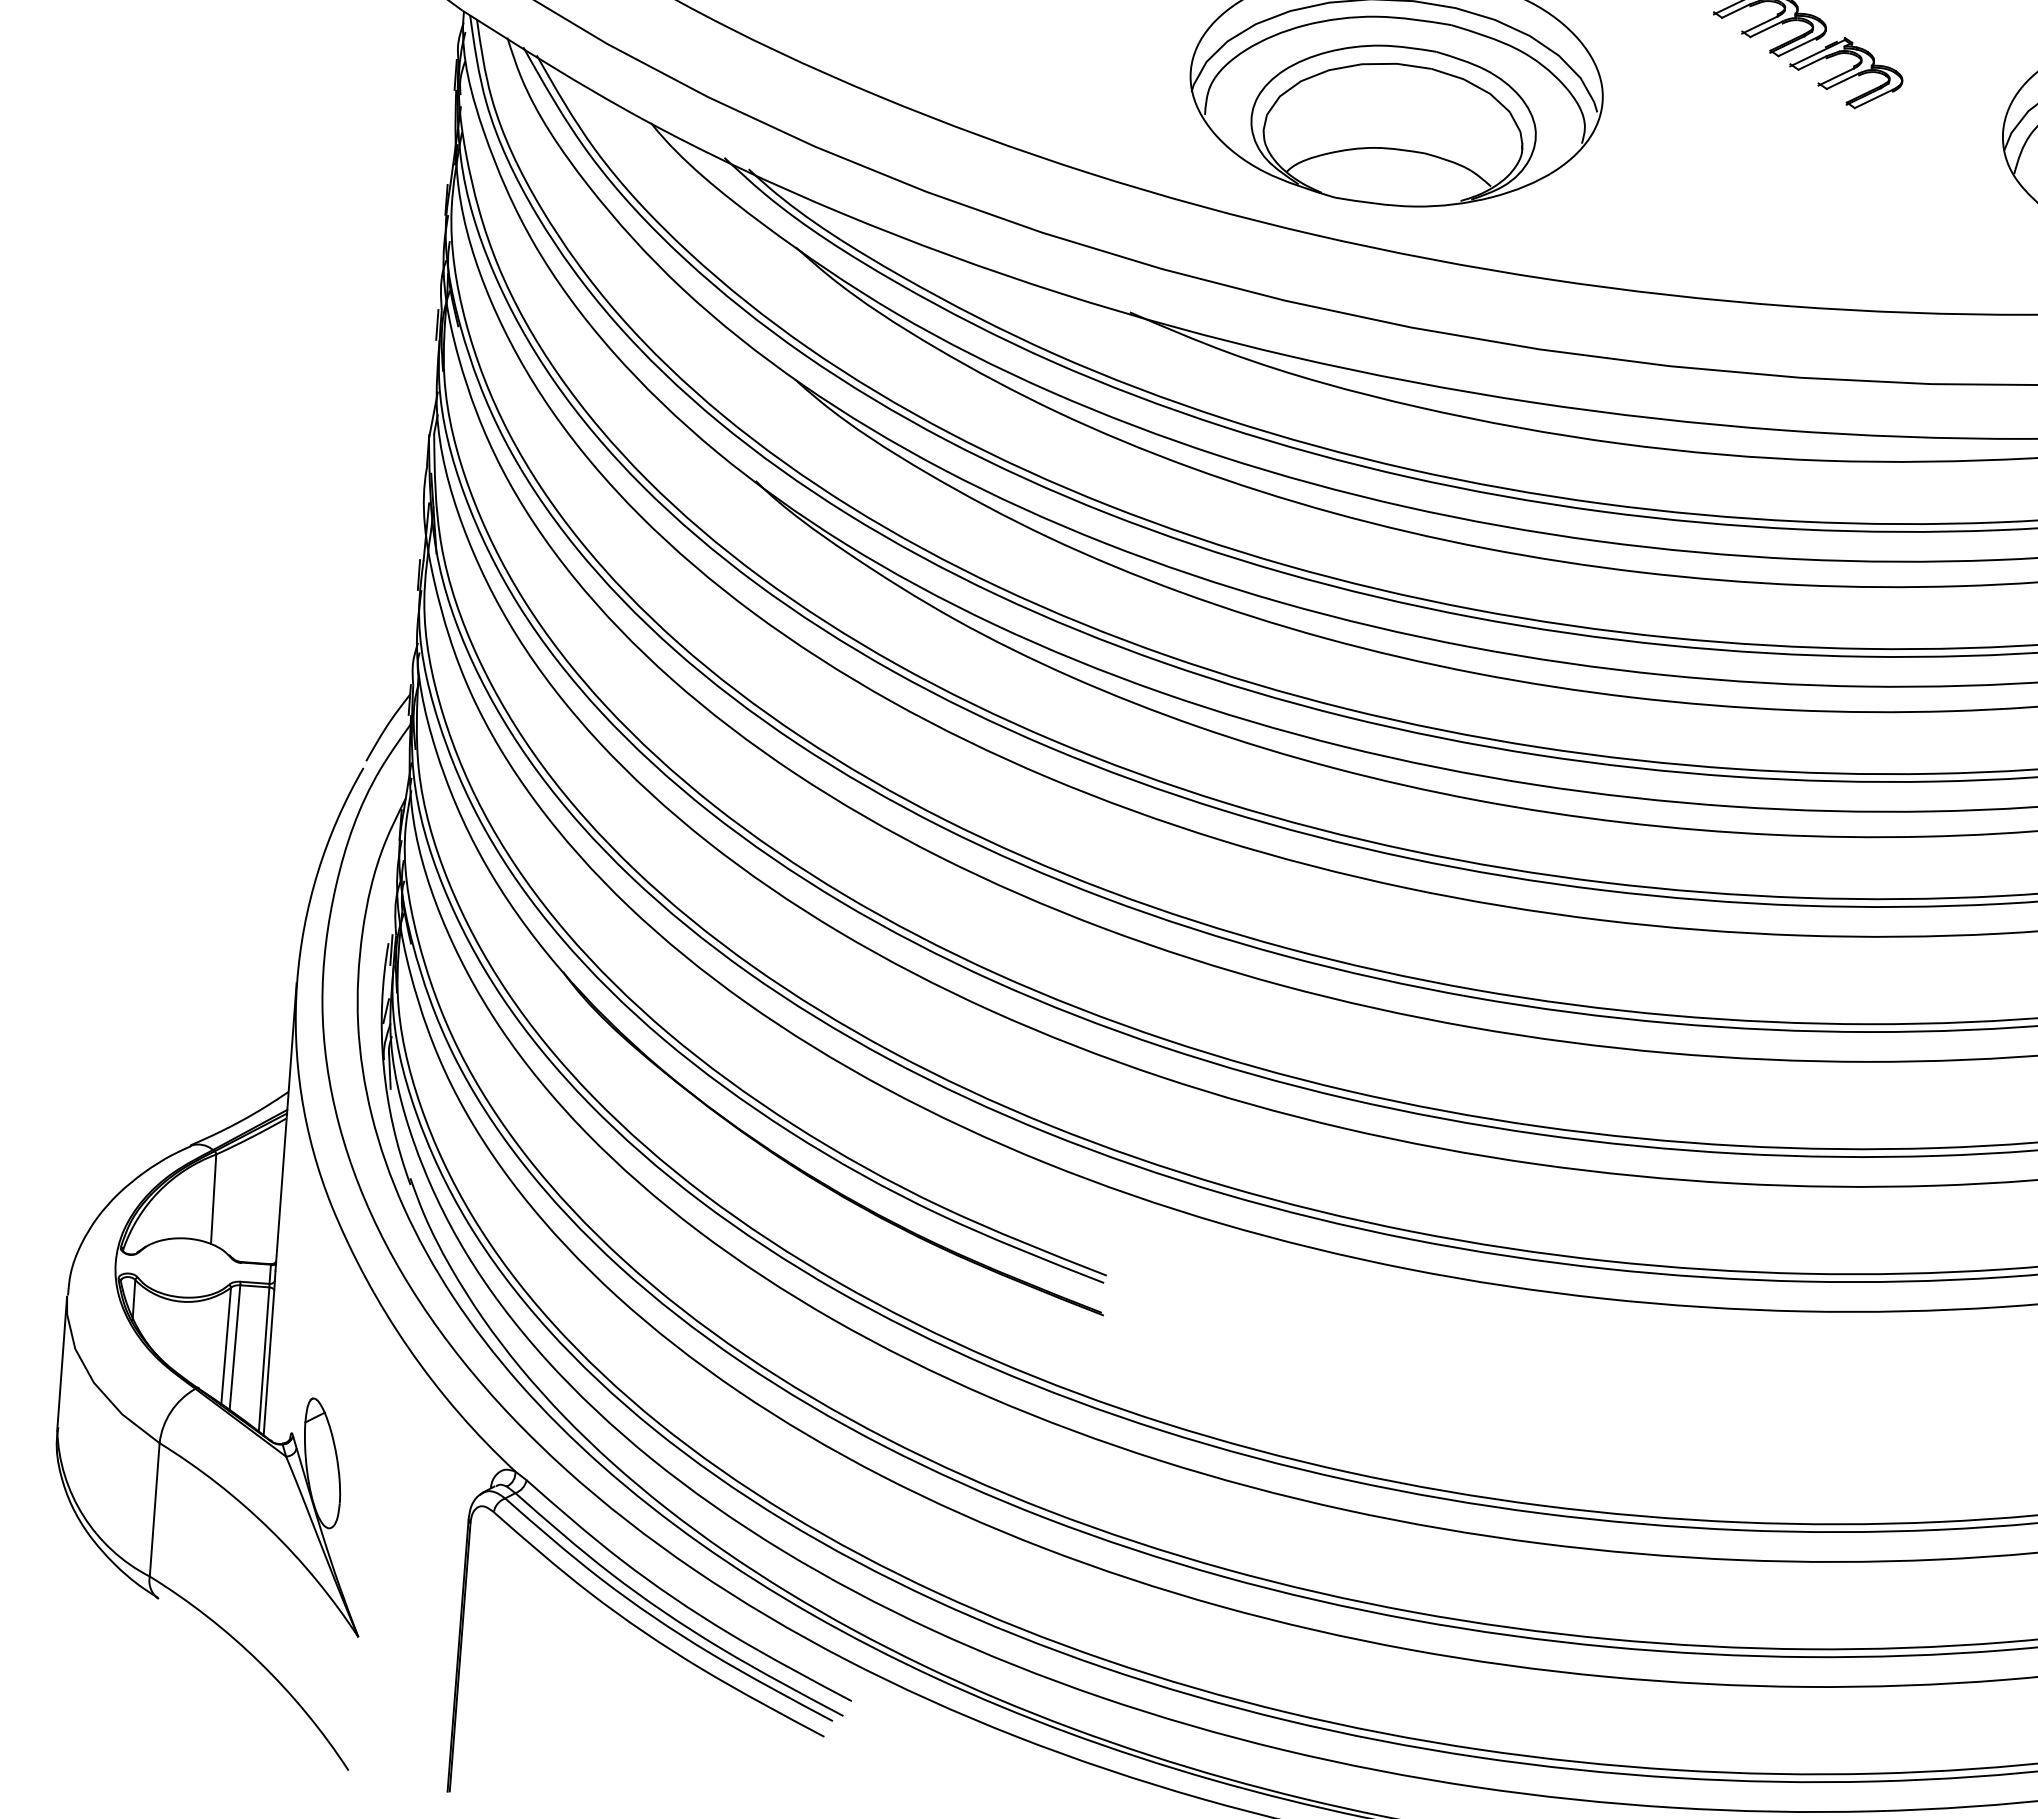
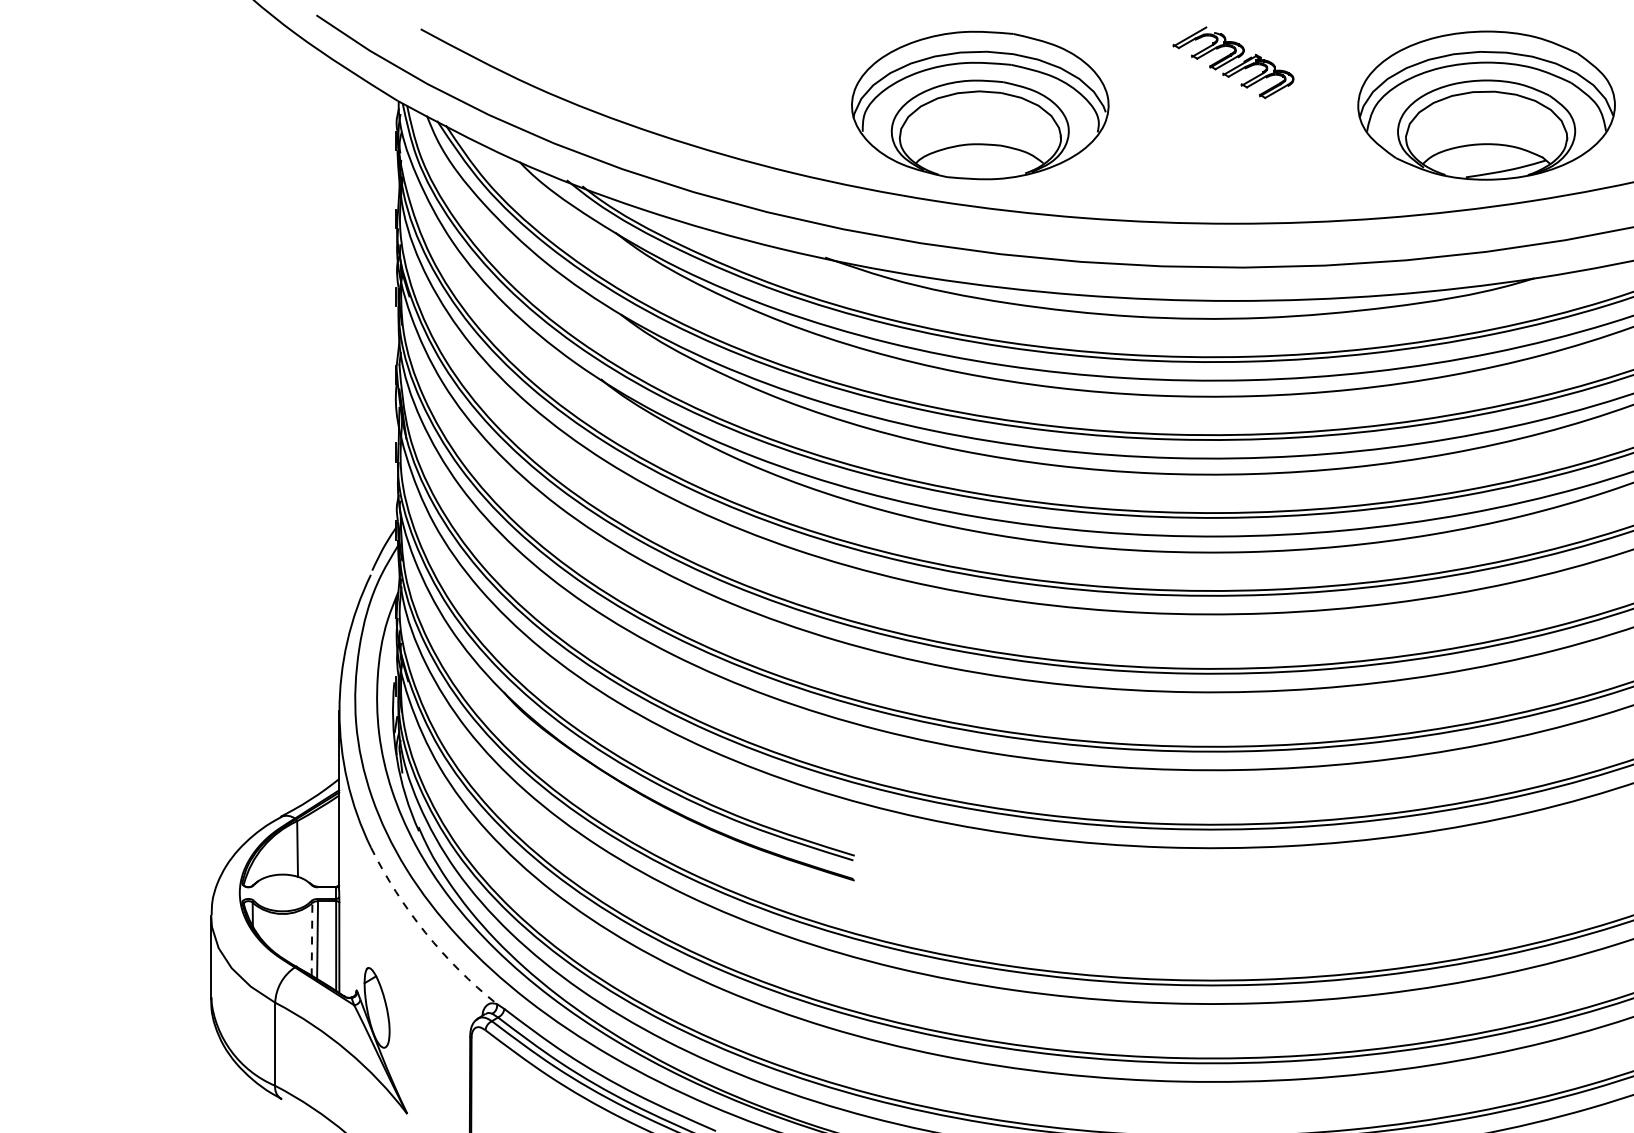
line: (226, 1346) -> (312, 939), solid -> dashed
arc: (409, 1348) -> (425, 932), solid -> dashed

